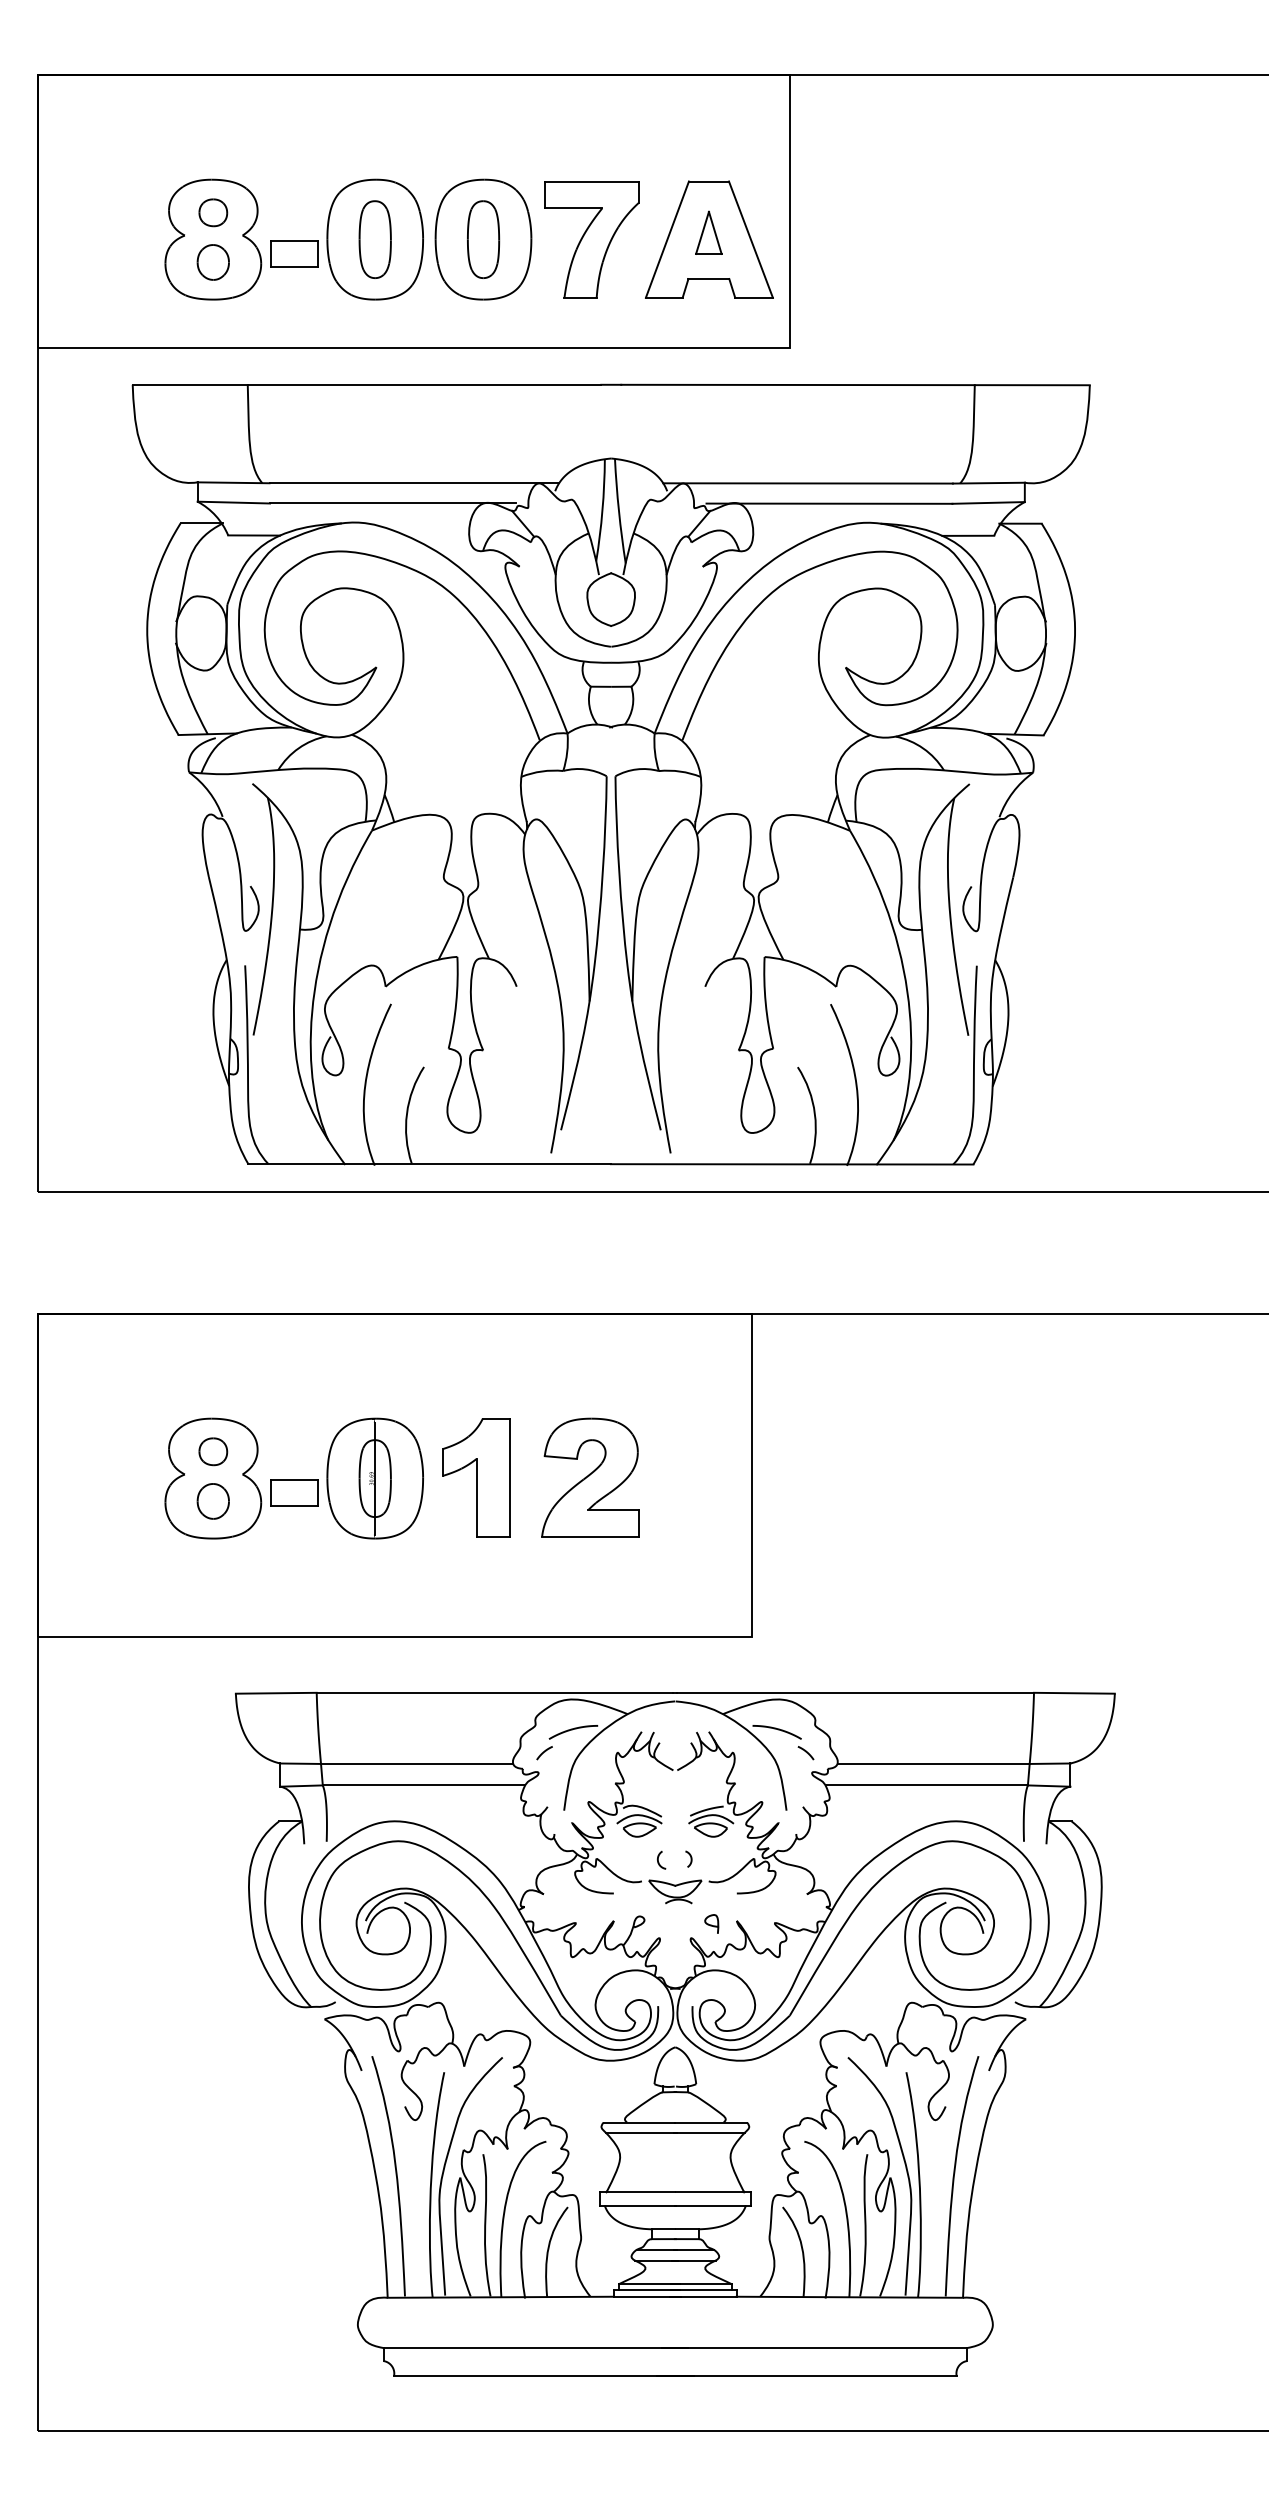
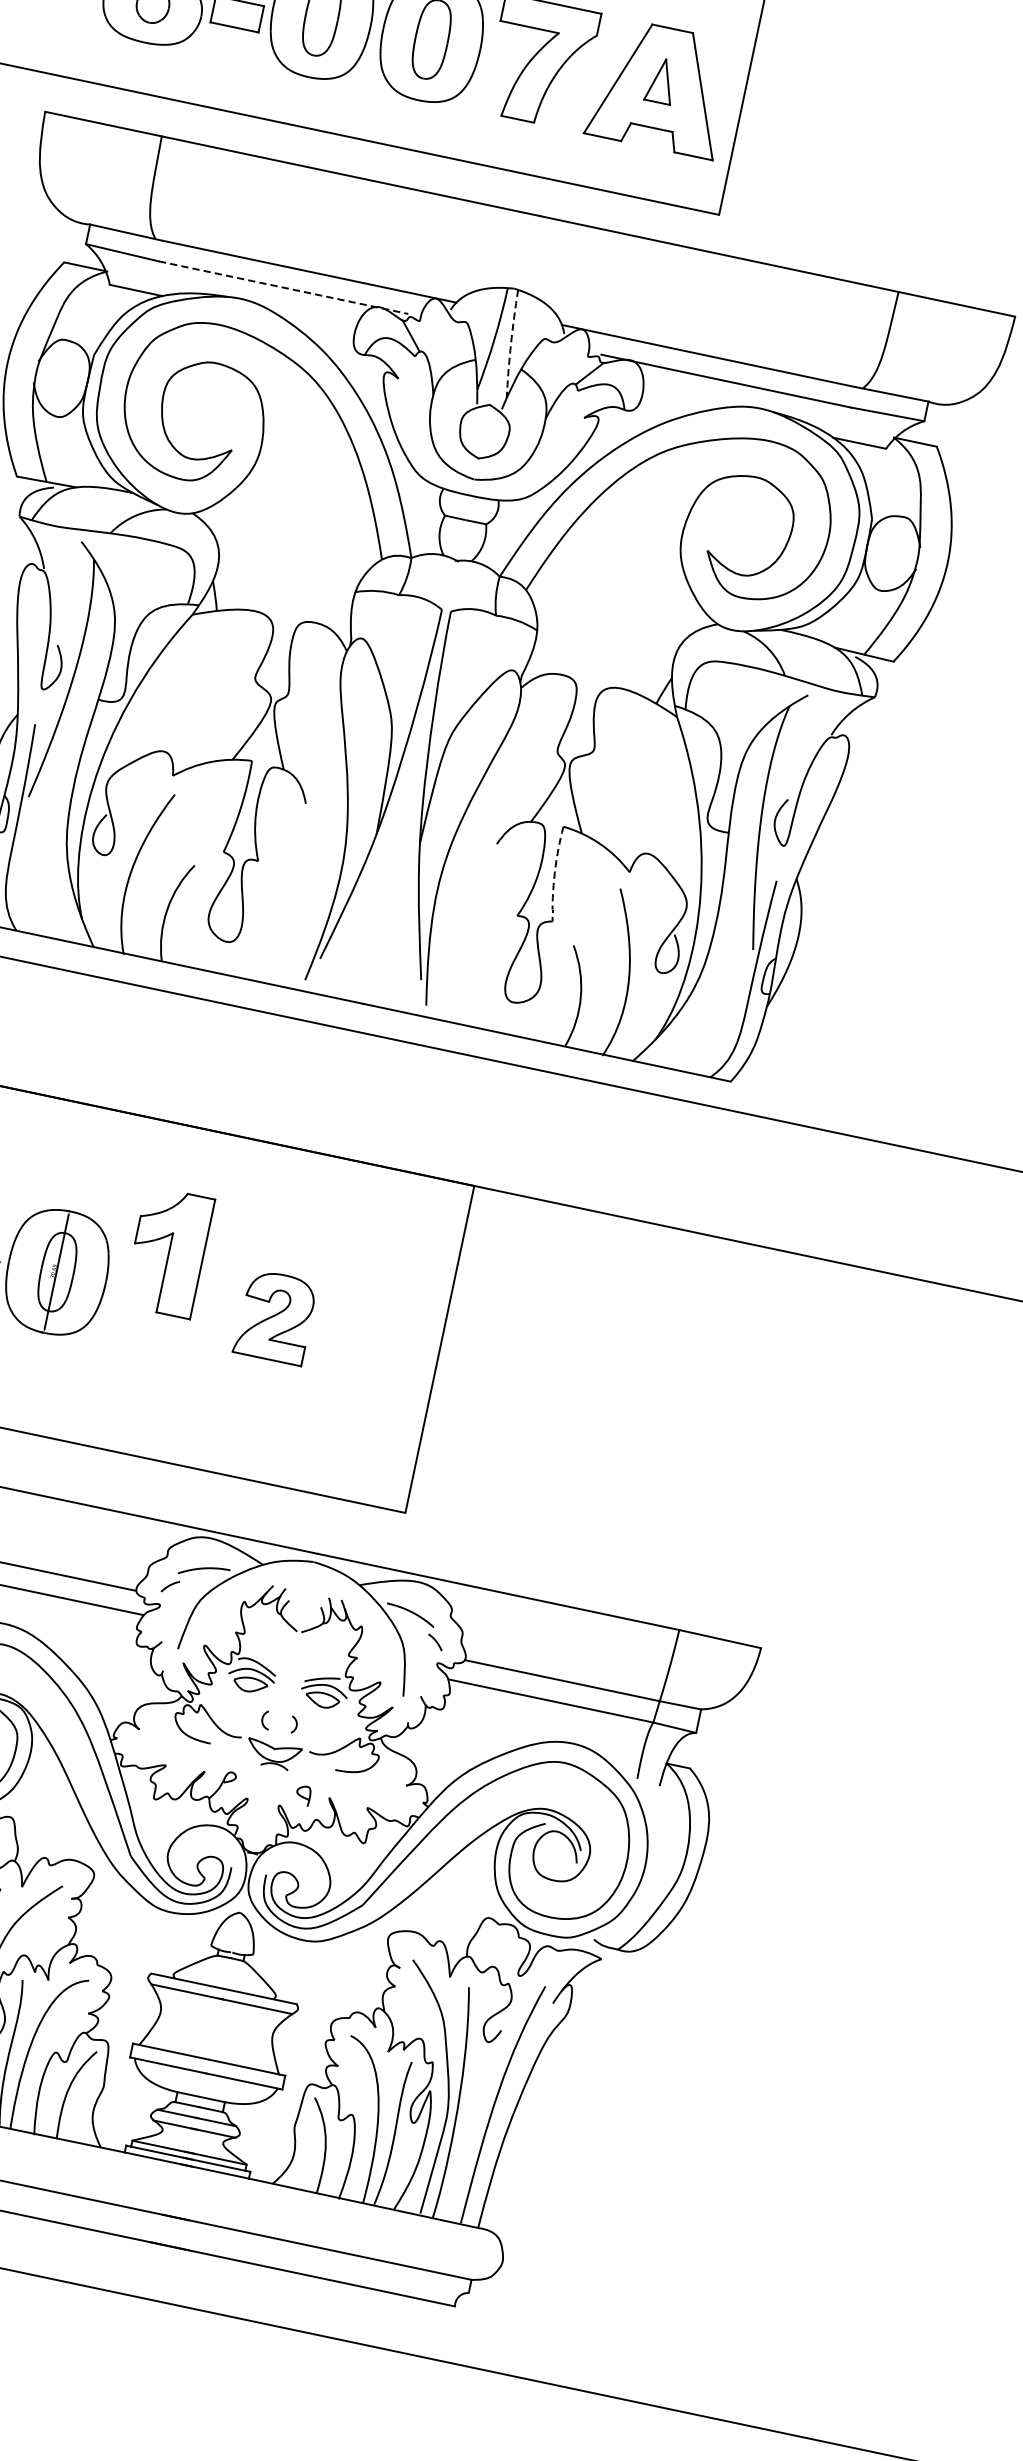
line: (392, 503) -> (283, 287), solid -> dashed
arc: (618, 511) -> (510, 343), solid -> dashed
arc: (765, 1003) -> (554, 874), solid -> dashed
part: (476, 1477) -> (168, 1252), moved
part: (590, 1477) -> (275, 1317), size x0.7

